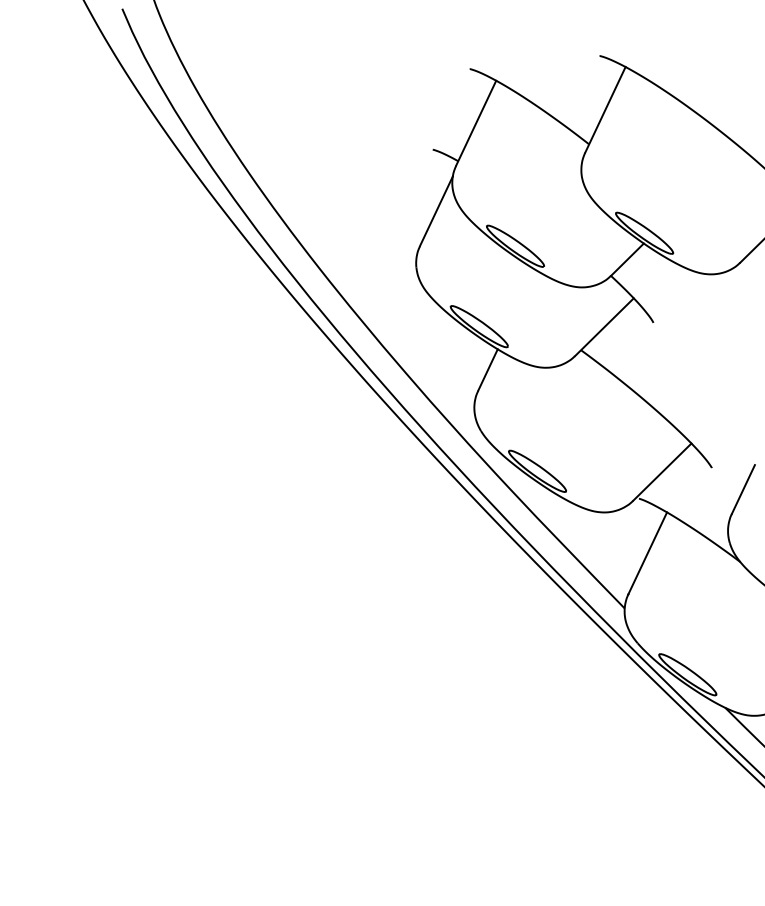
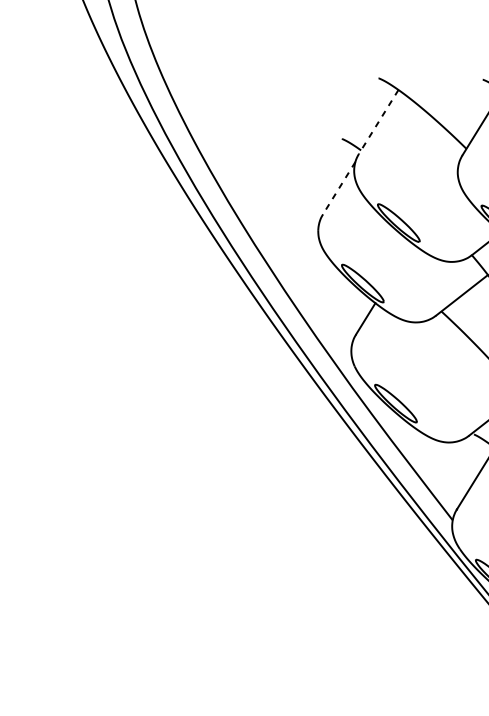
line: (476, 123) -> (378, 122), solid -> dashed
line: (436, 211) -> (339, 188), solid -> dashed

